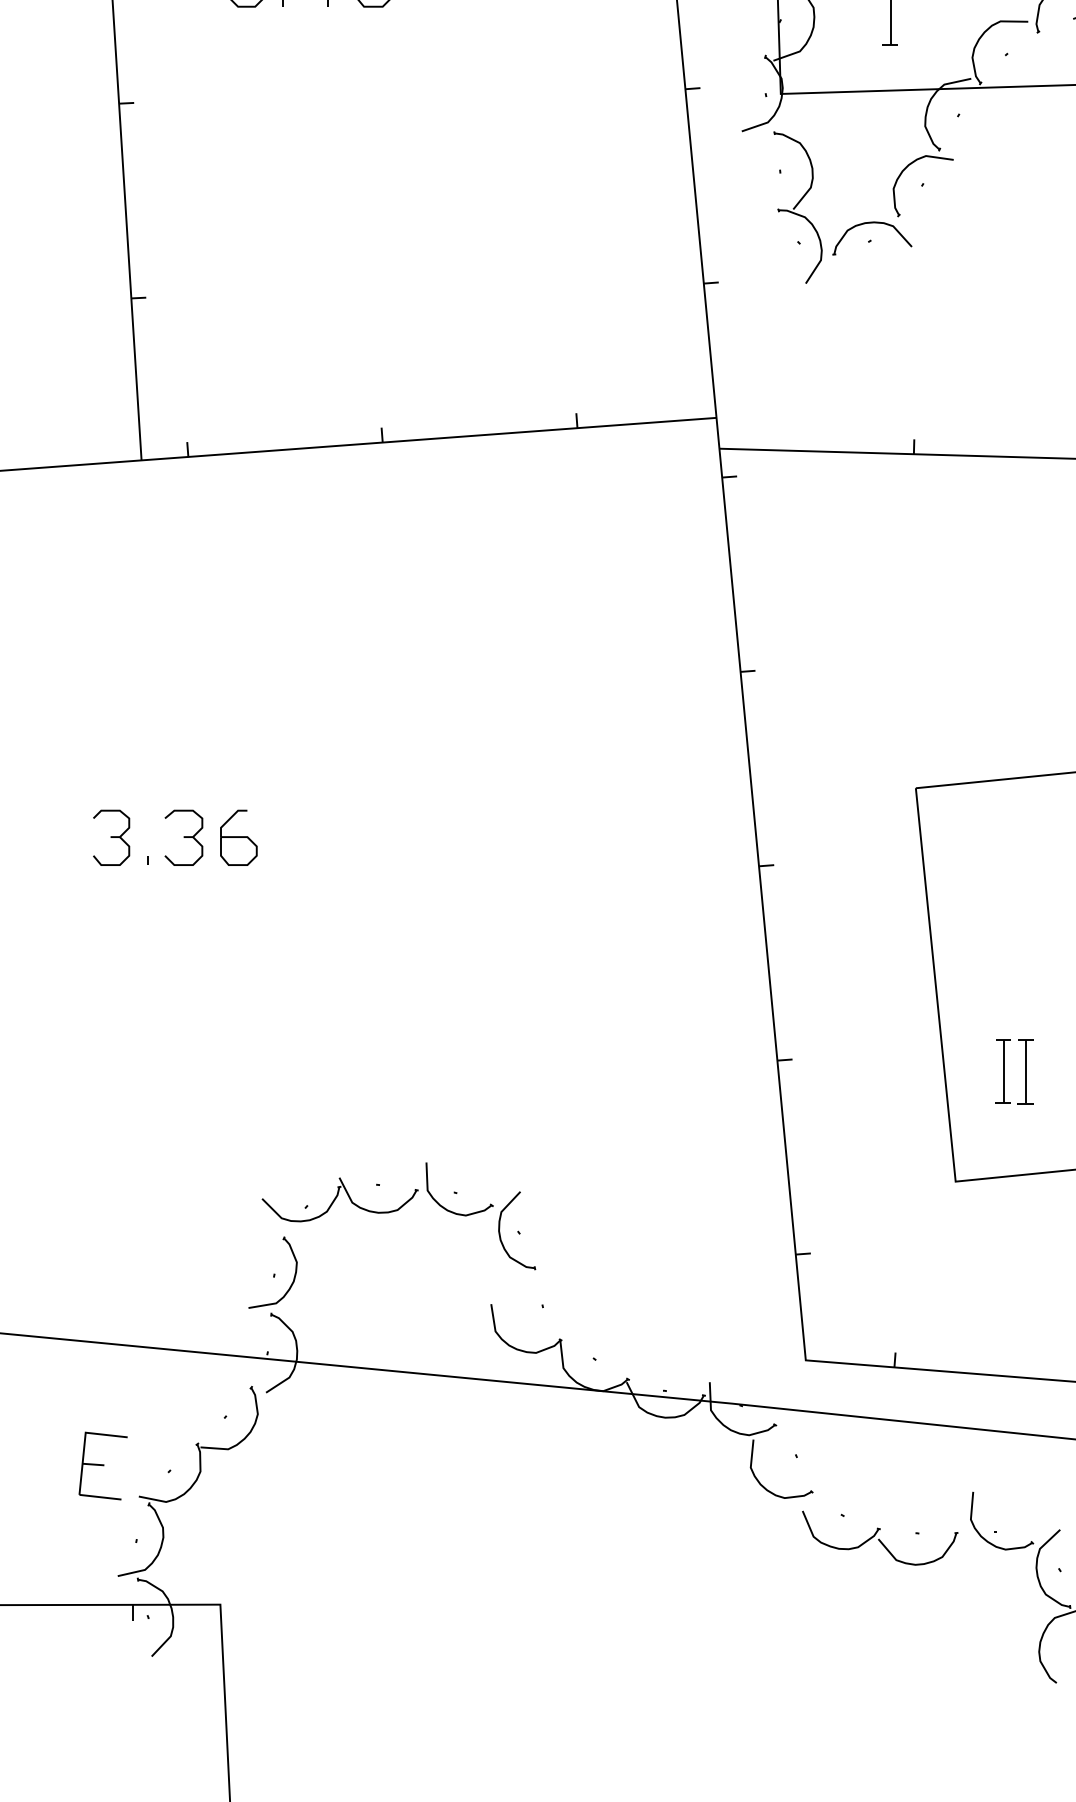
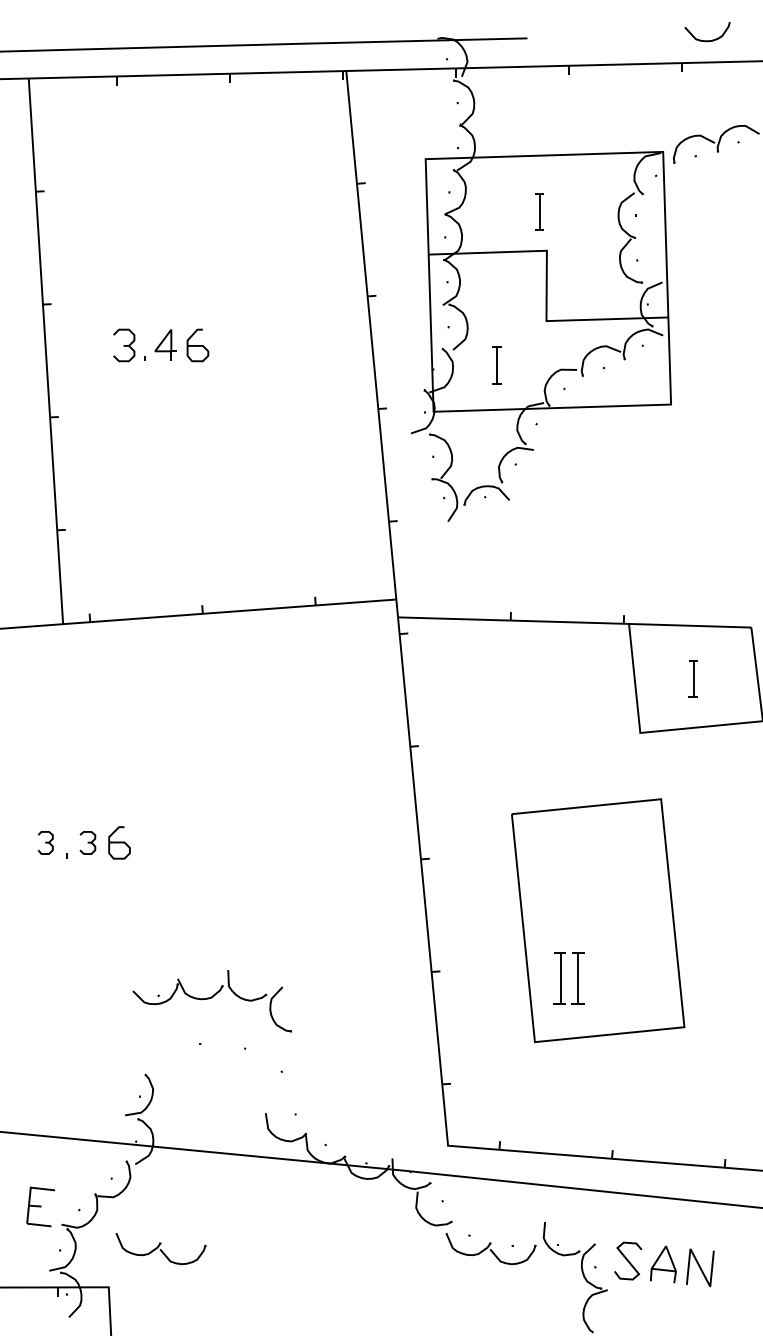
part: (111, 837) -> (45, 842), size x0.7
part: (183, 837) -> (87, 842), size x0.7
part: (1013, 1071) -> (568, 978), size x1.4
part: (399, 1216) -> (212, 1001), moved
part: (309, 1539) -> (160, 1249), added

